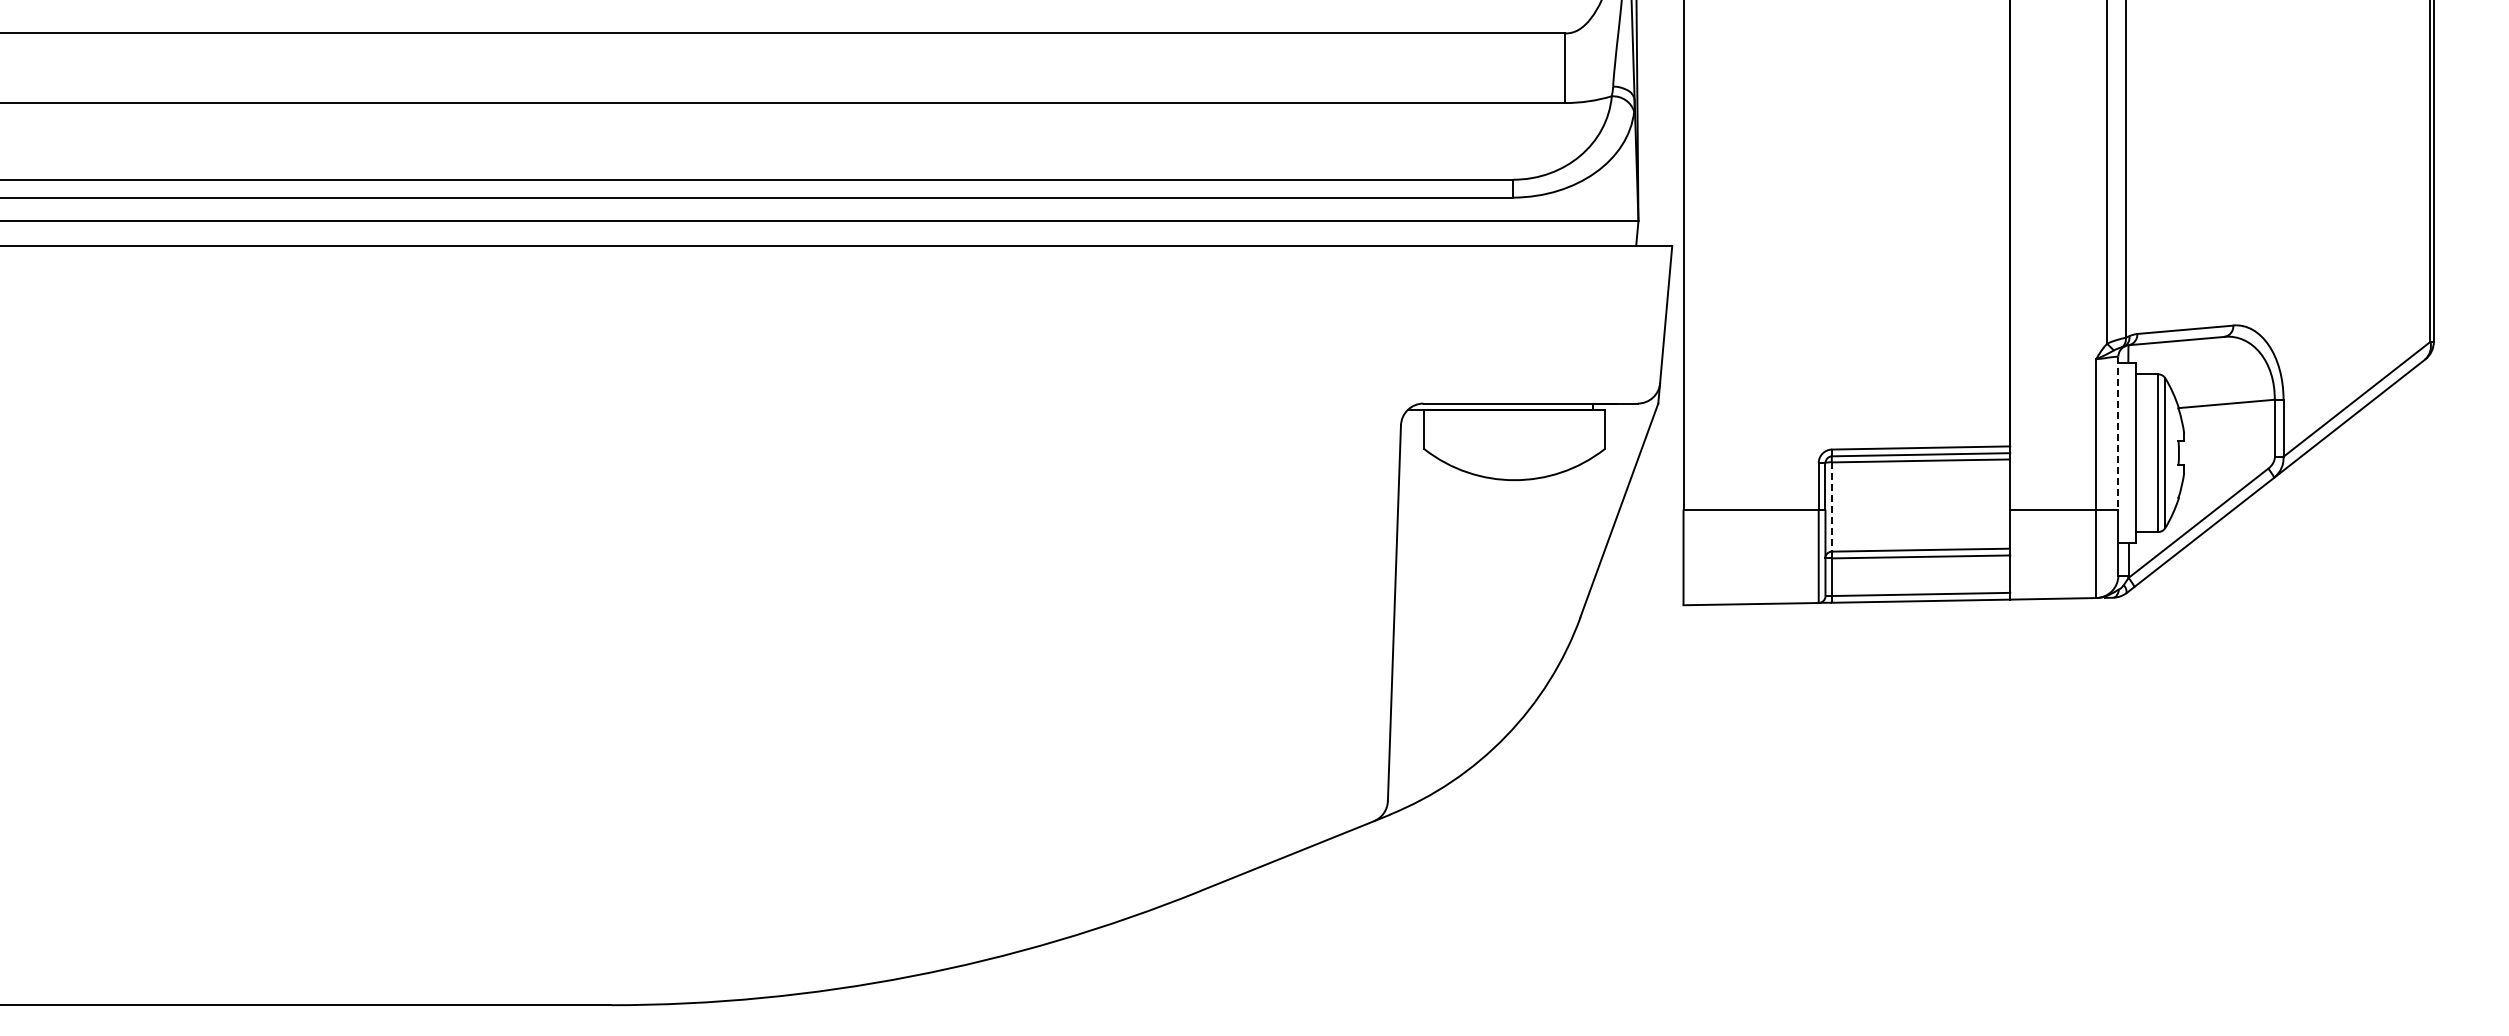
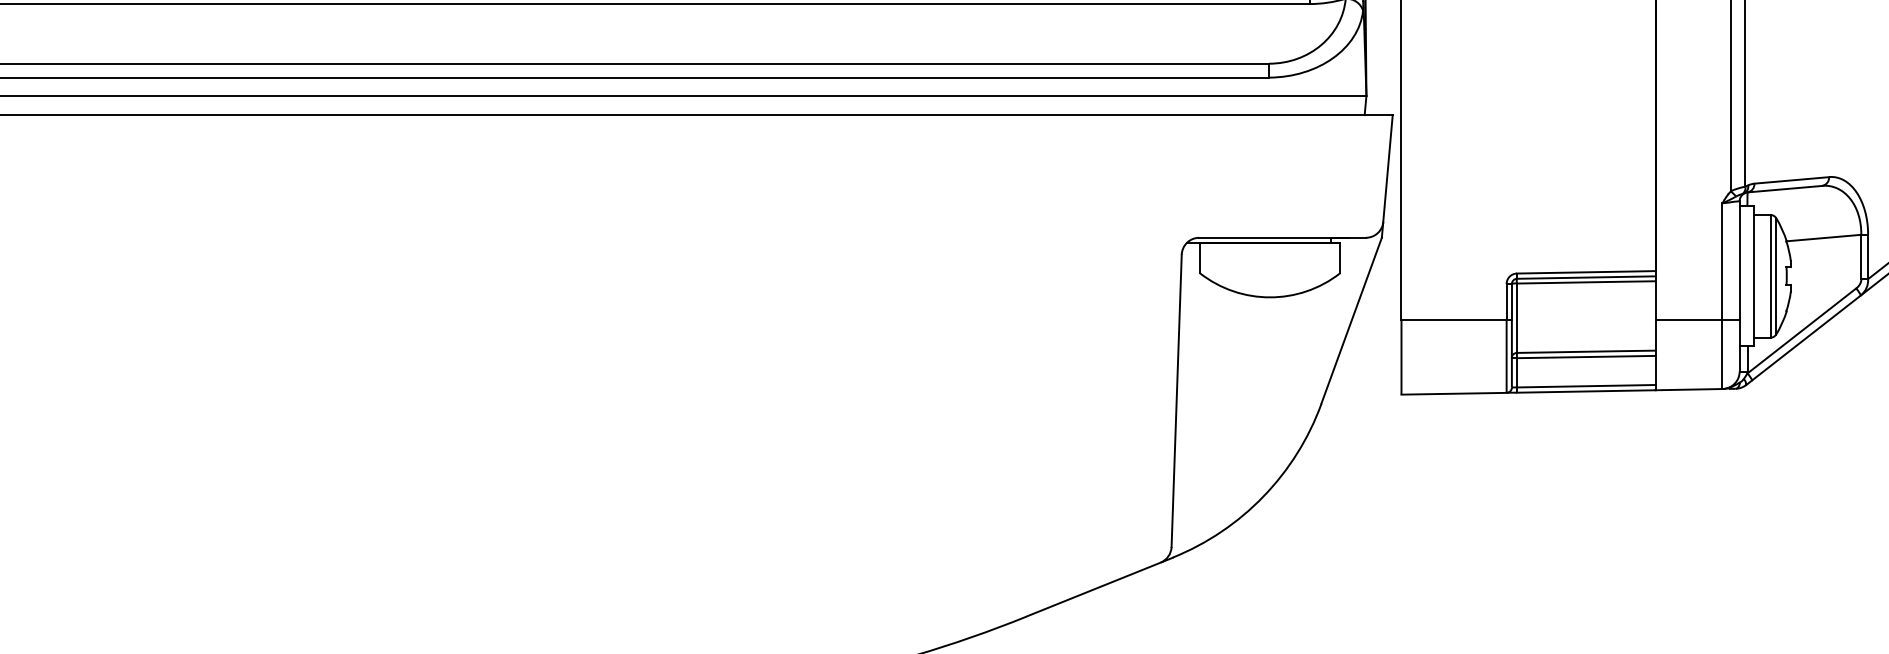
line: (2118, 433) -> (1739, 261), dashed -> solid
line: (1832, 507) -> (1517, 318), dashed -> solid

